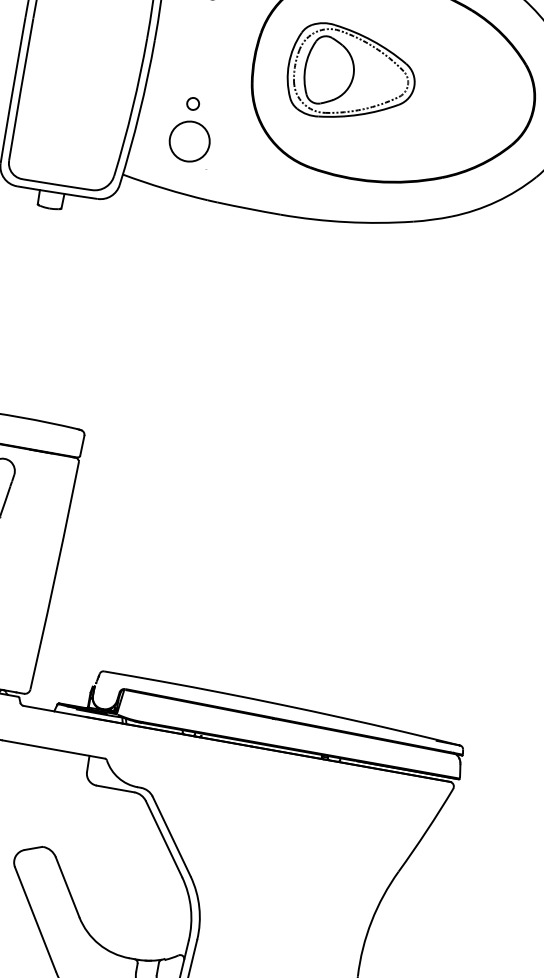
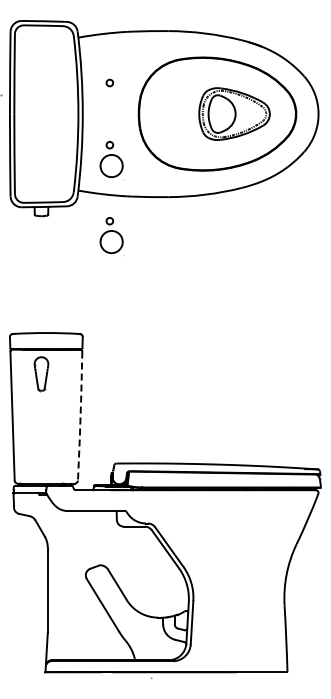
part: (351, 74) -> (234, 113), moved
part: (167, 266) -> (111, 236), added
line: (55, 576) -> (80, 416), solid -> dashed

